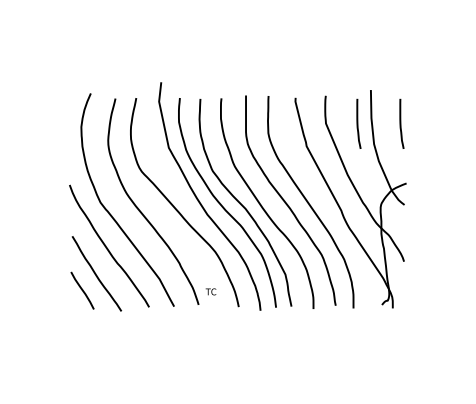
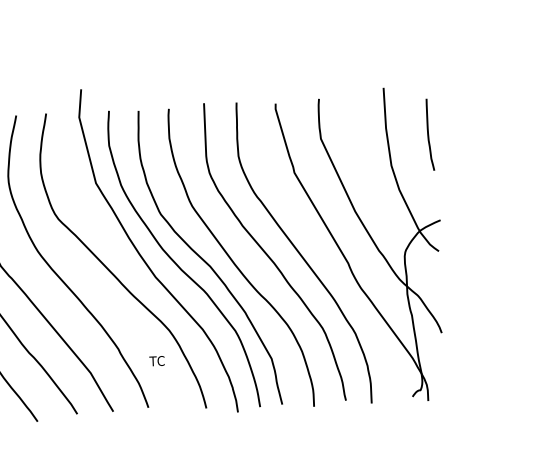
curve: (358, 123) -> (367, 136), removed
text: (210, 291) -> (156, 360), moved

